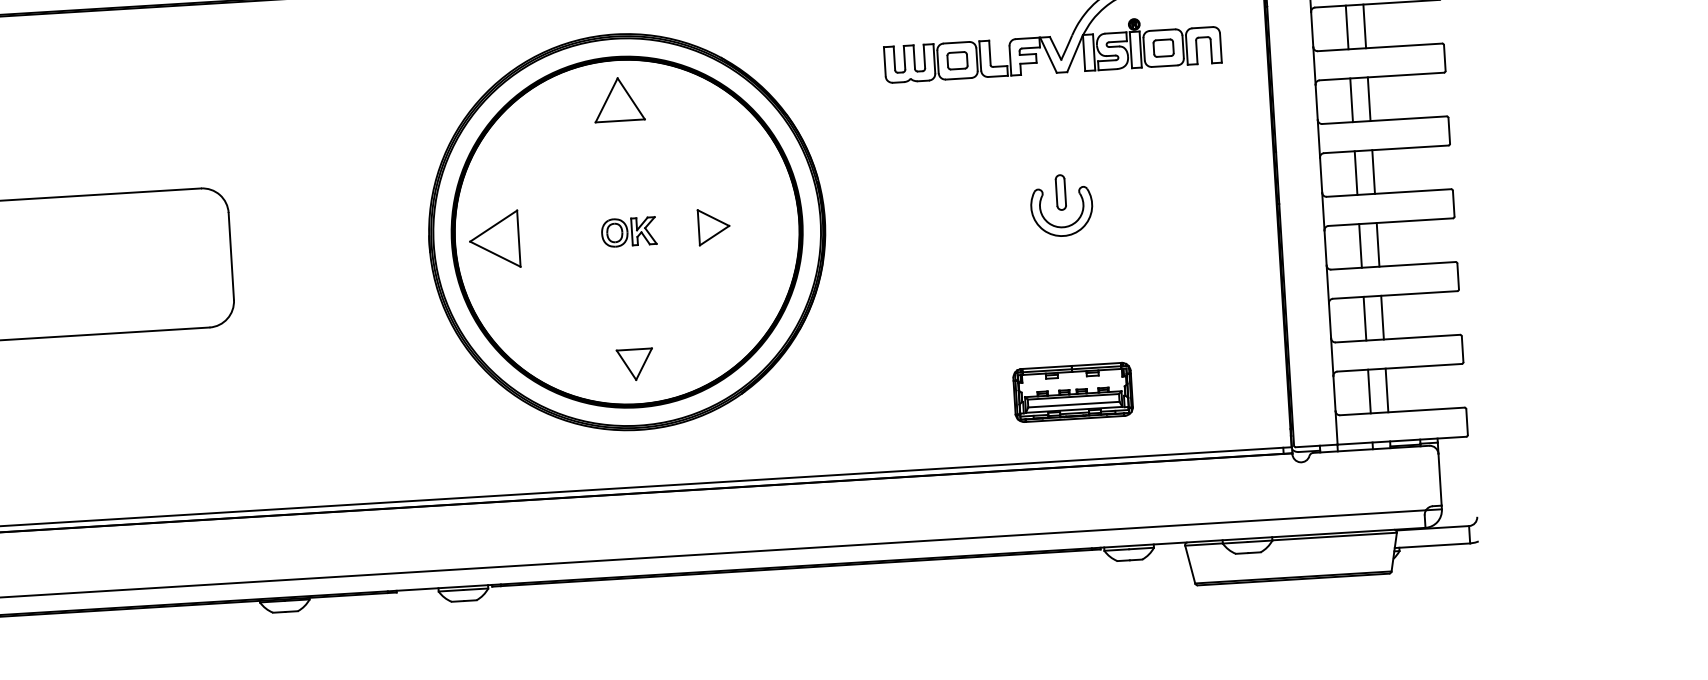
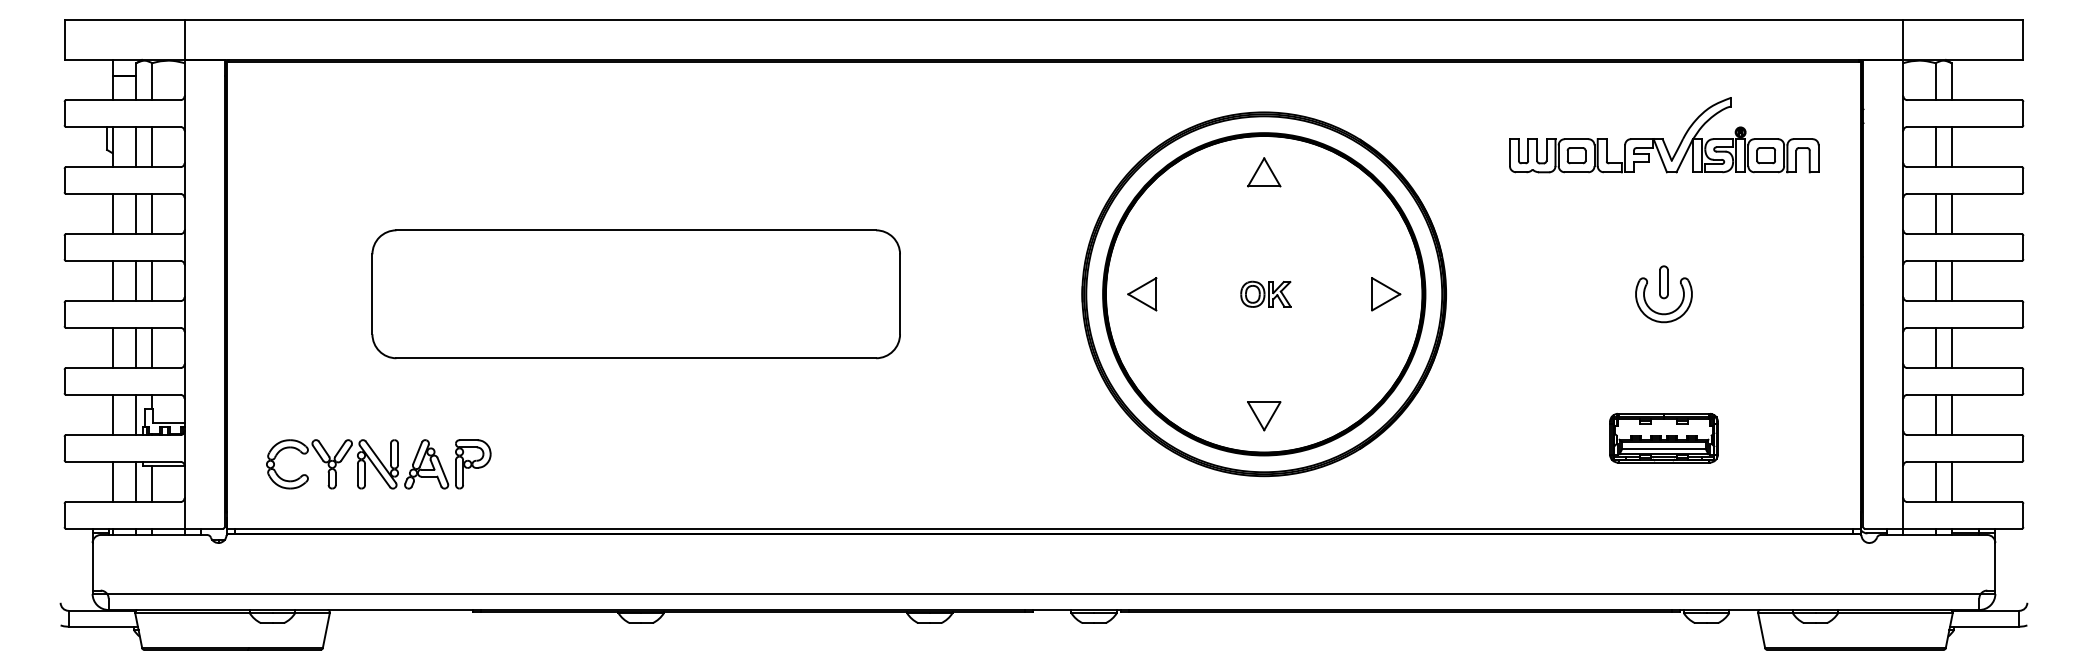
part: (619, 99) -> (1264, 172), size x0.71
part: (714, 227) -> (1386, 294), moved
part: (494, 240) -> (1142, 294), size x0.62
part: (1072, 392) -> (1663, 438), moved

